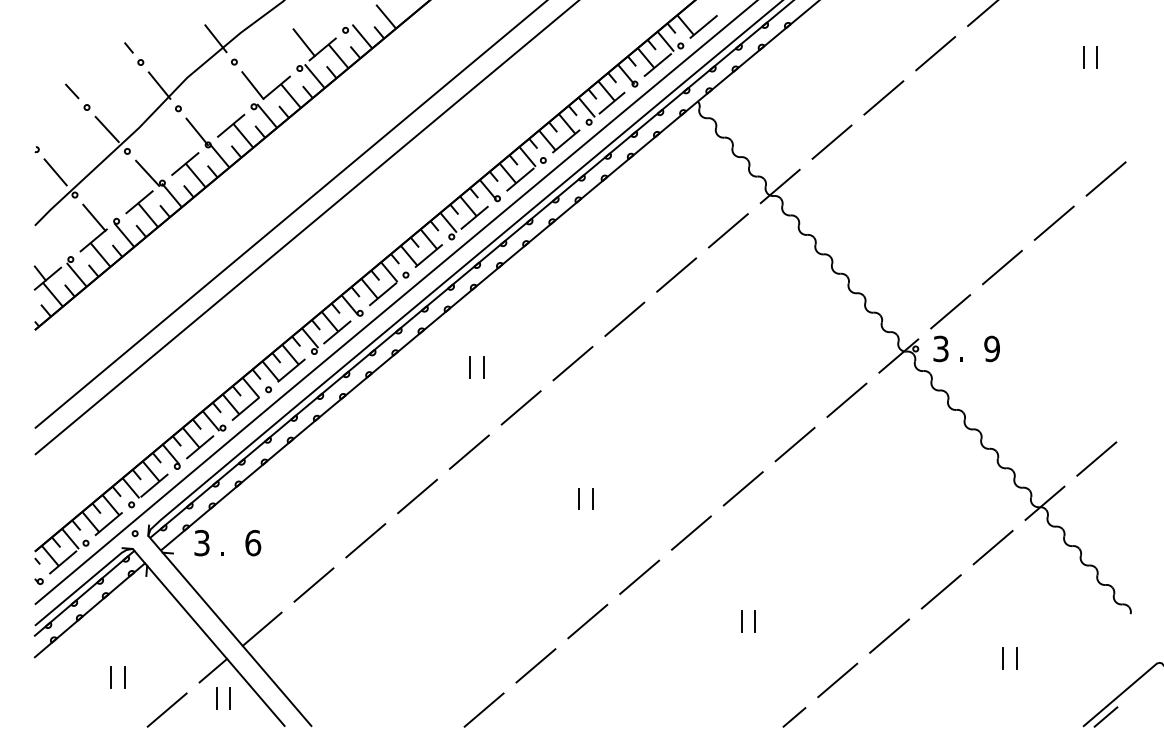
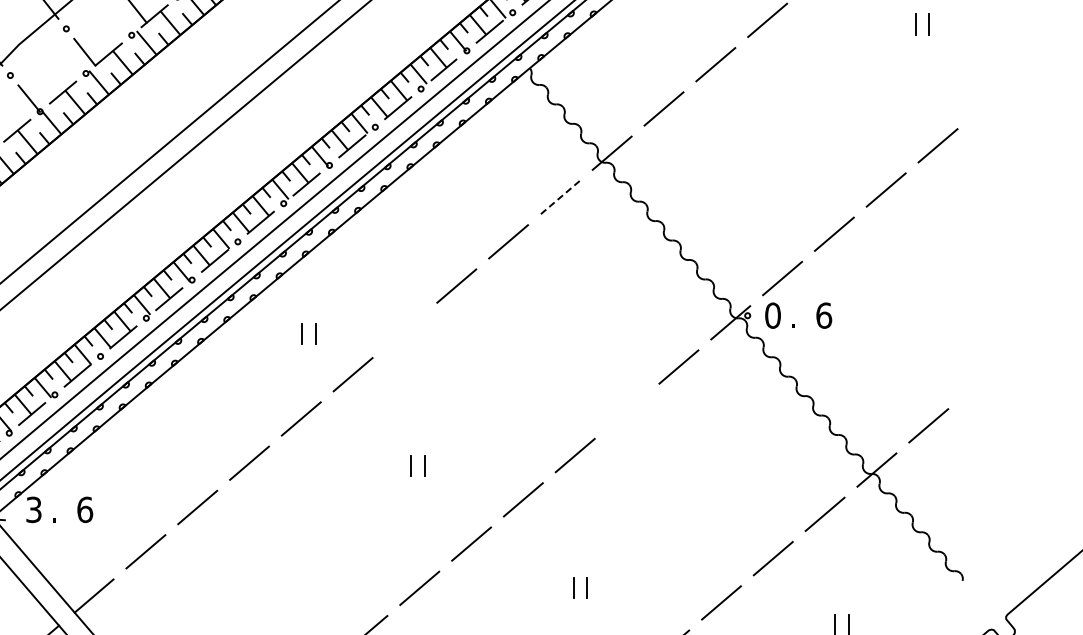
line: (728, 230) -> (560, 197), solid -> dashed
text: (940, 348) -> (772, 315), 3 -> 0
text: (992, 348) -> (824, 315), 9 -> 6
line: (572, 363) -> (404, 330), removed
line: (794, 444) -> (626, 411), removed

